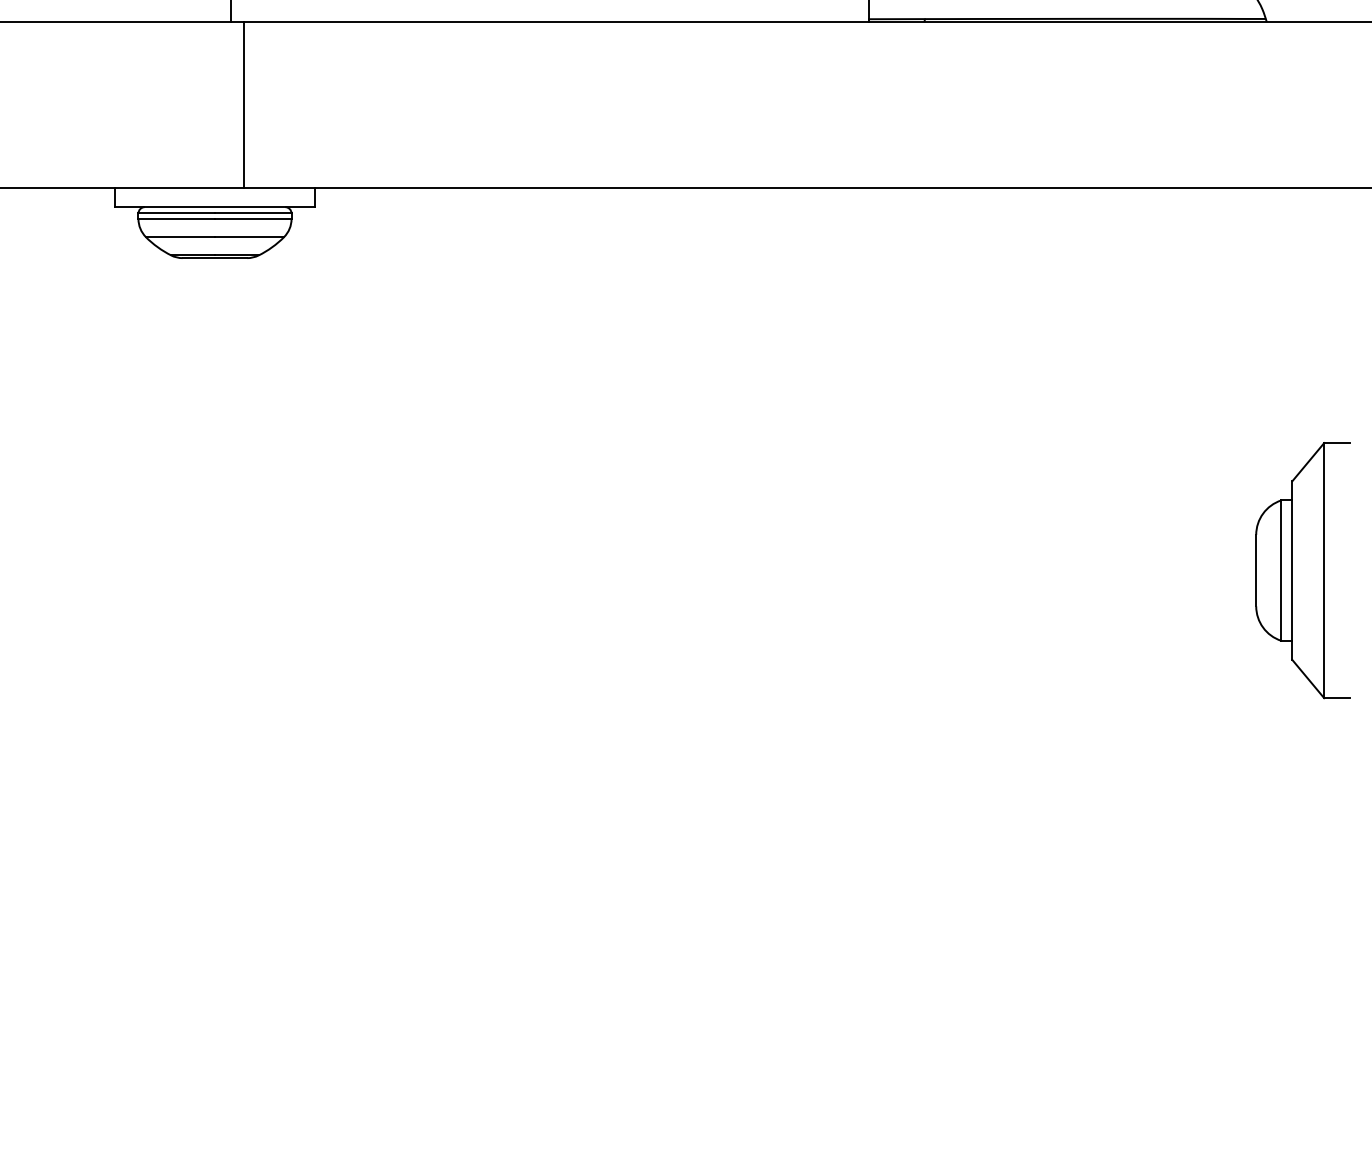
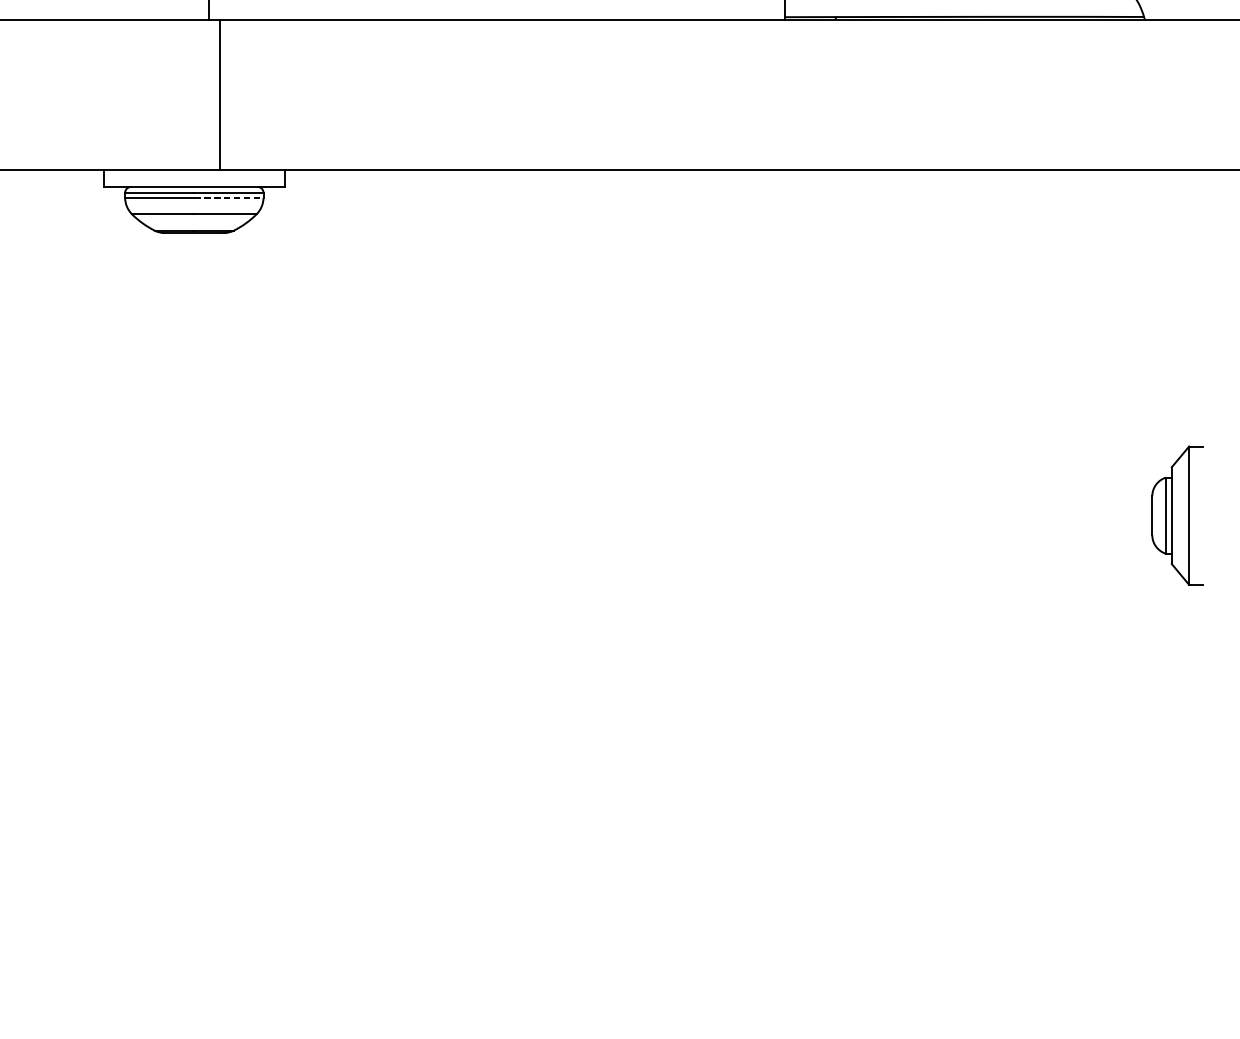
line: (253, 219) -> (229, 198), solid -> dashed
part: (1302, 570) -> (1177, 515), size x0.6

